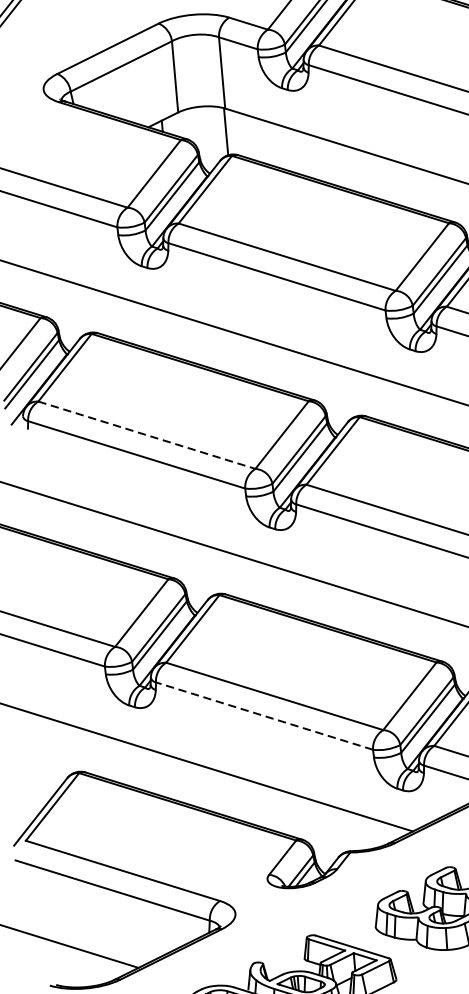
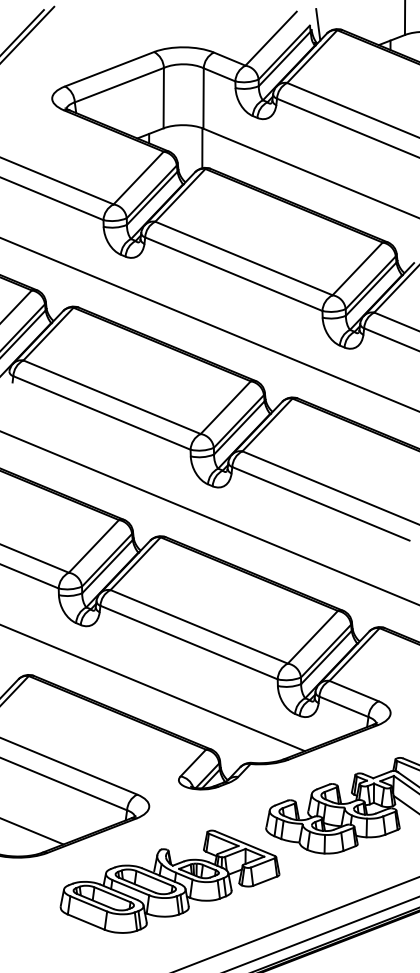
line: (147, 435) -> (112, 397), dashed -> solid
line: (264, 715) -> (189, 642), dashed -> solid

